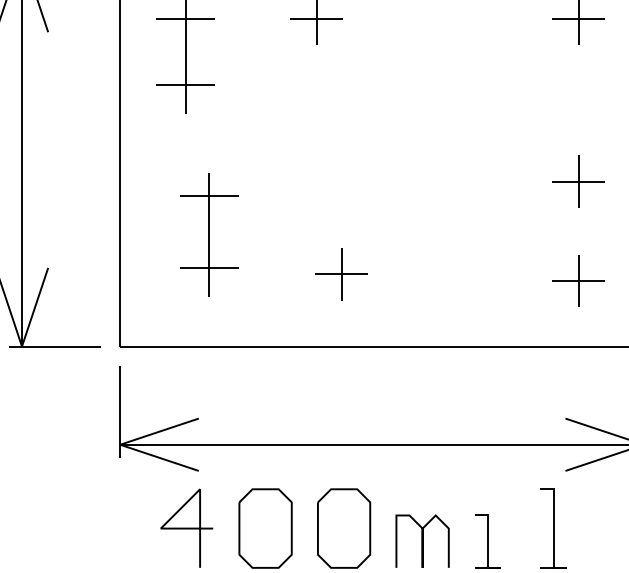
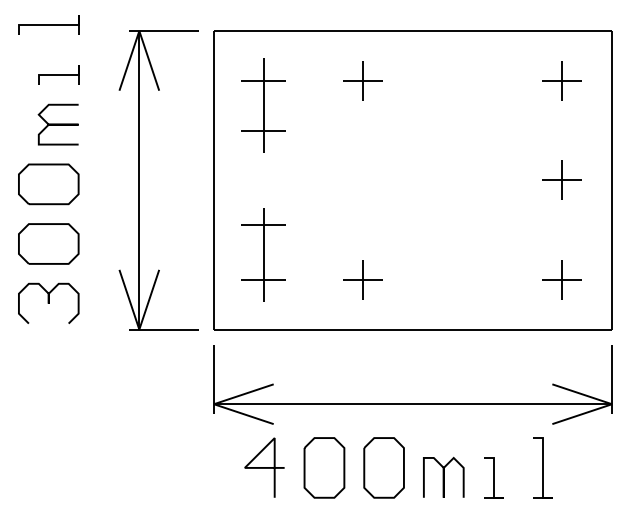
part: (577, 180) -> (561, 179), moved
part: (209, 234) -> (263, 254), moved
part: (340, 274) -> (362, 279), moved

